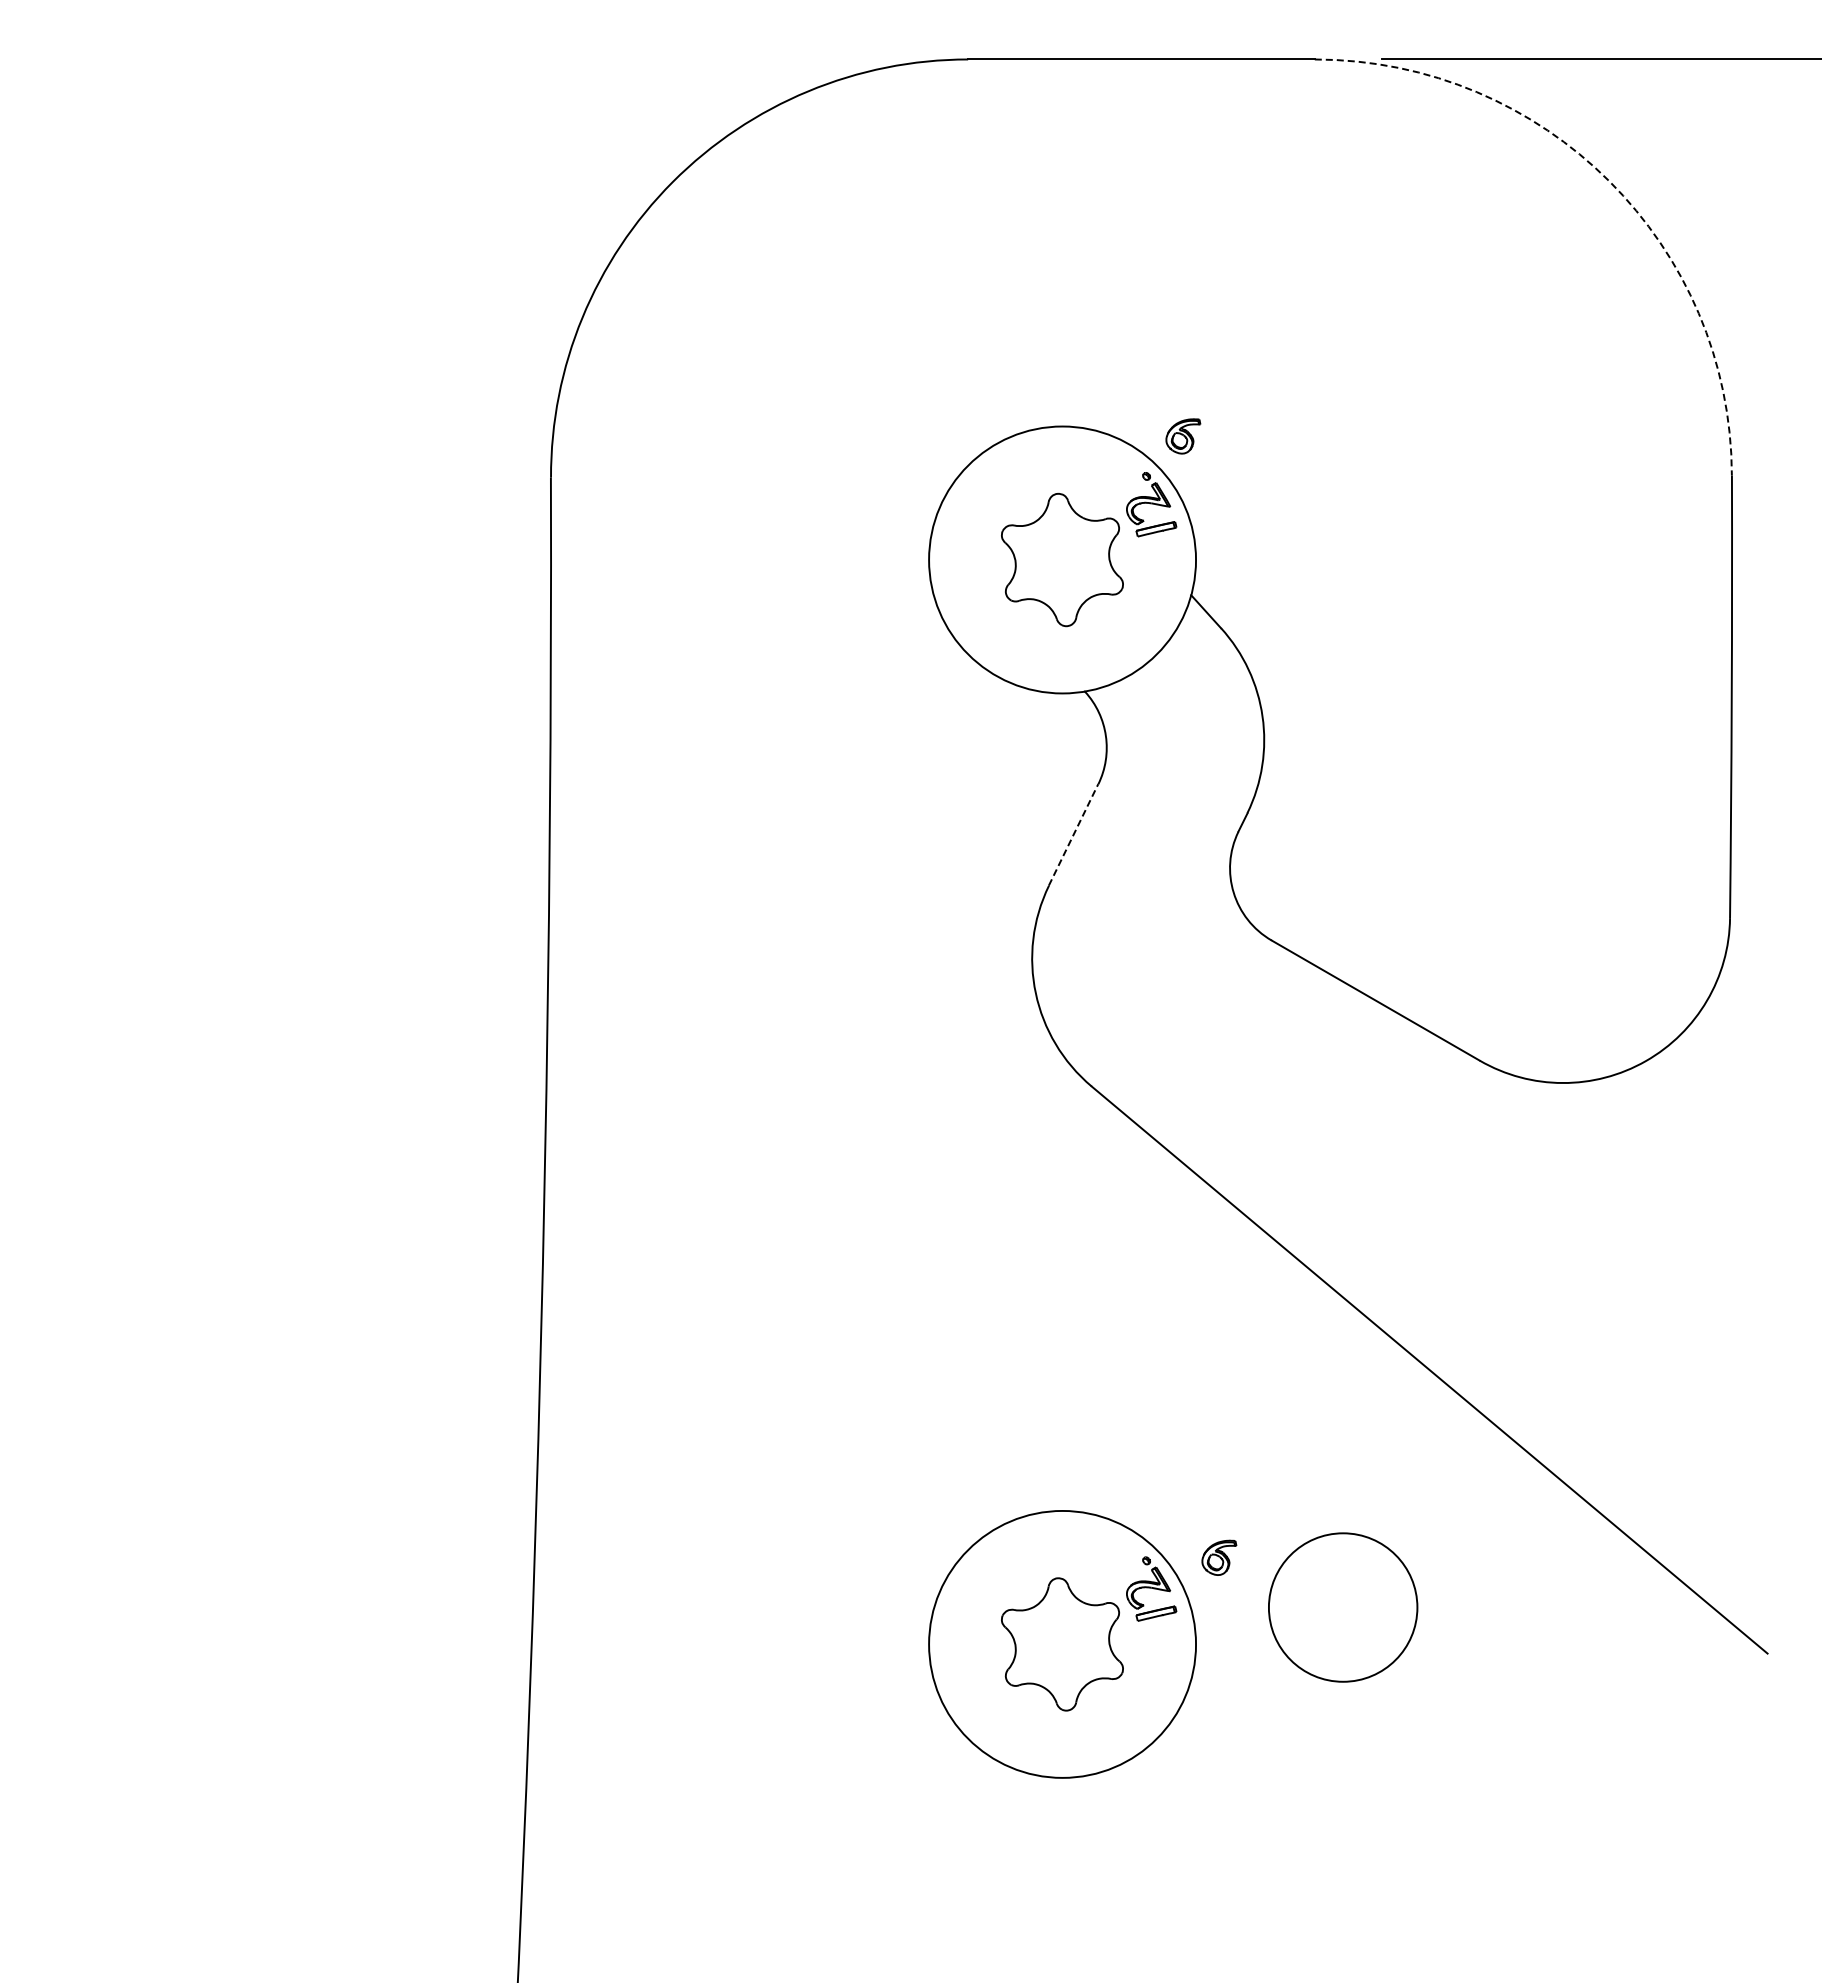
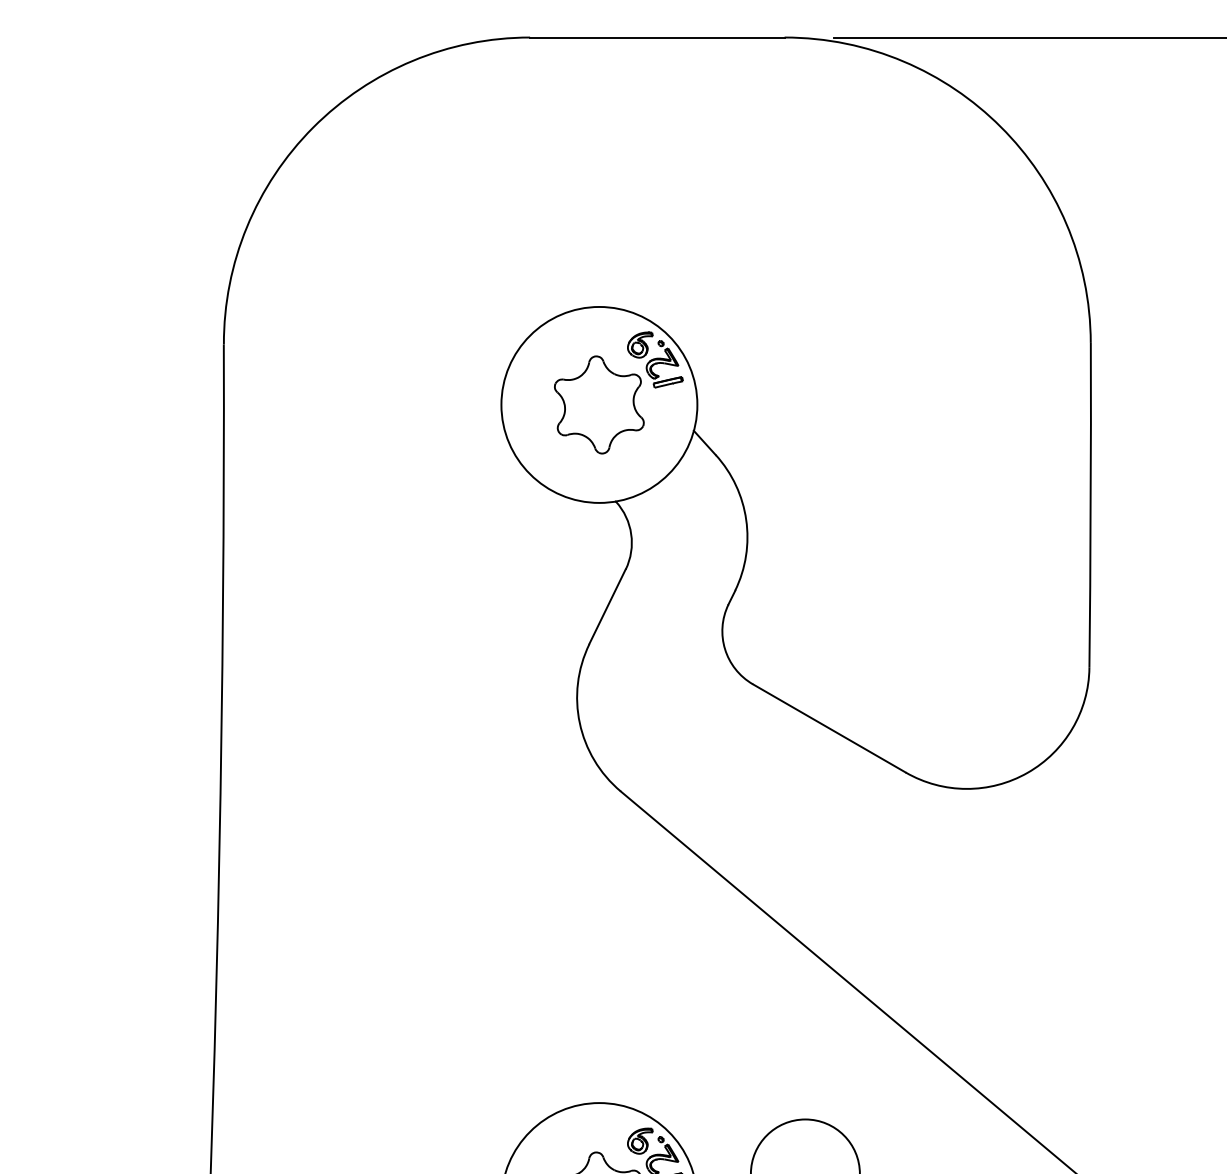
arc: (1609, 181) -> (1000, 127), dashed -> solid
part: (1183, 436) -> (640, 345), moved
line: (1073, 834) -> (607, 606), dashed -> solid
part: (1219, 1557) -> (640, 1140), moved

